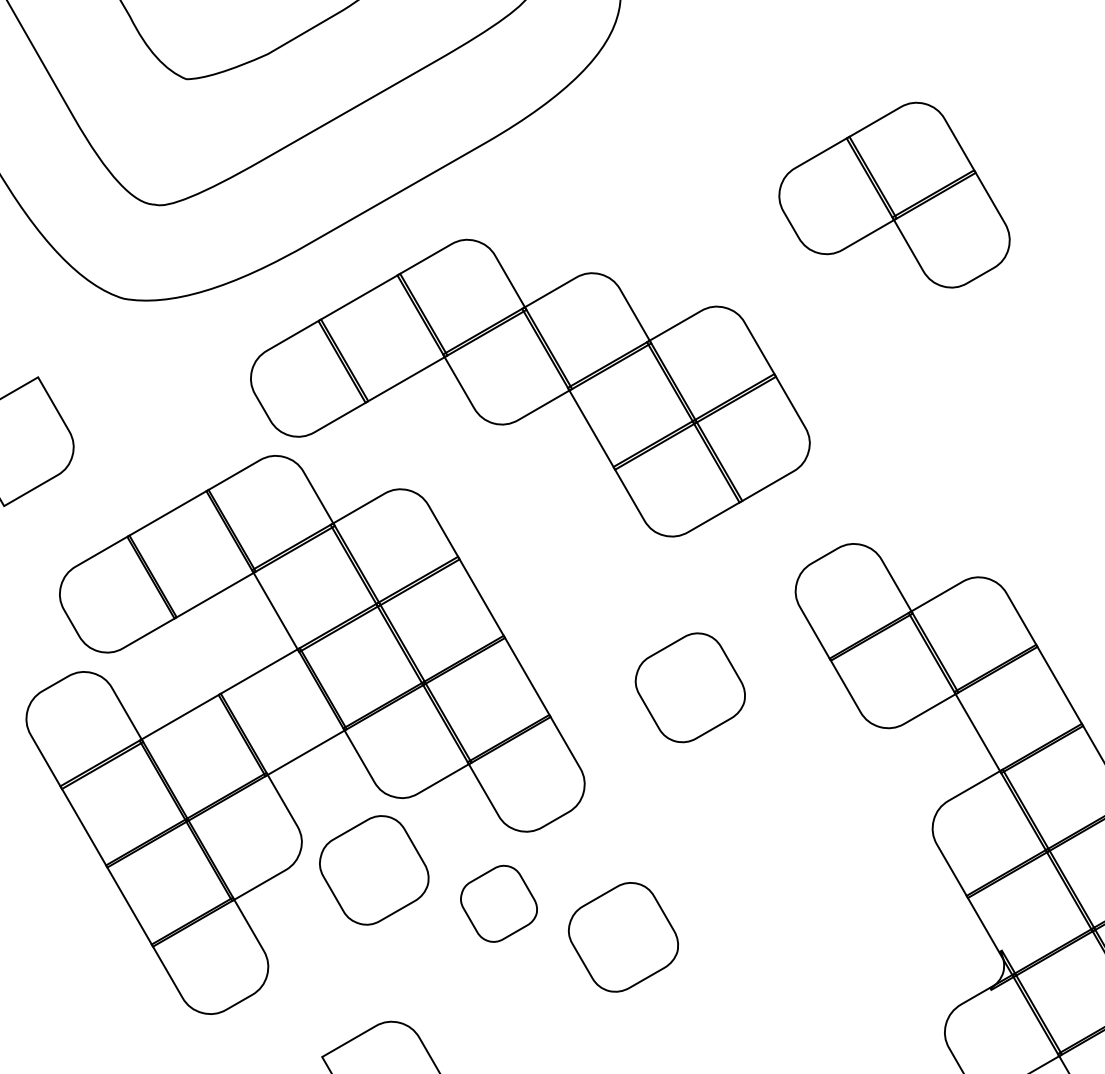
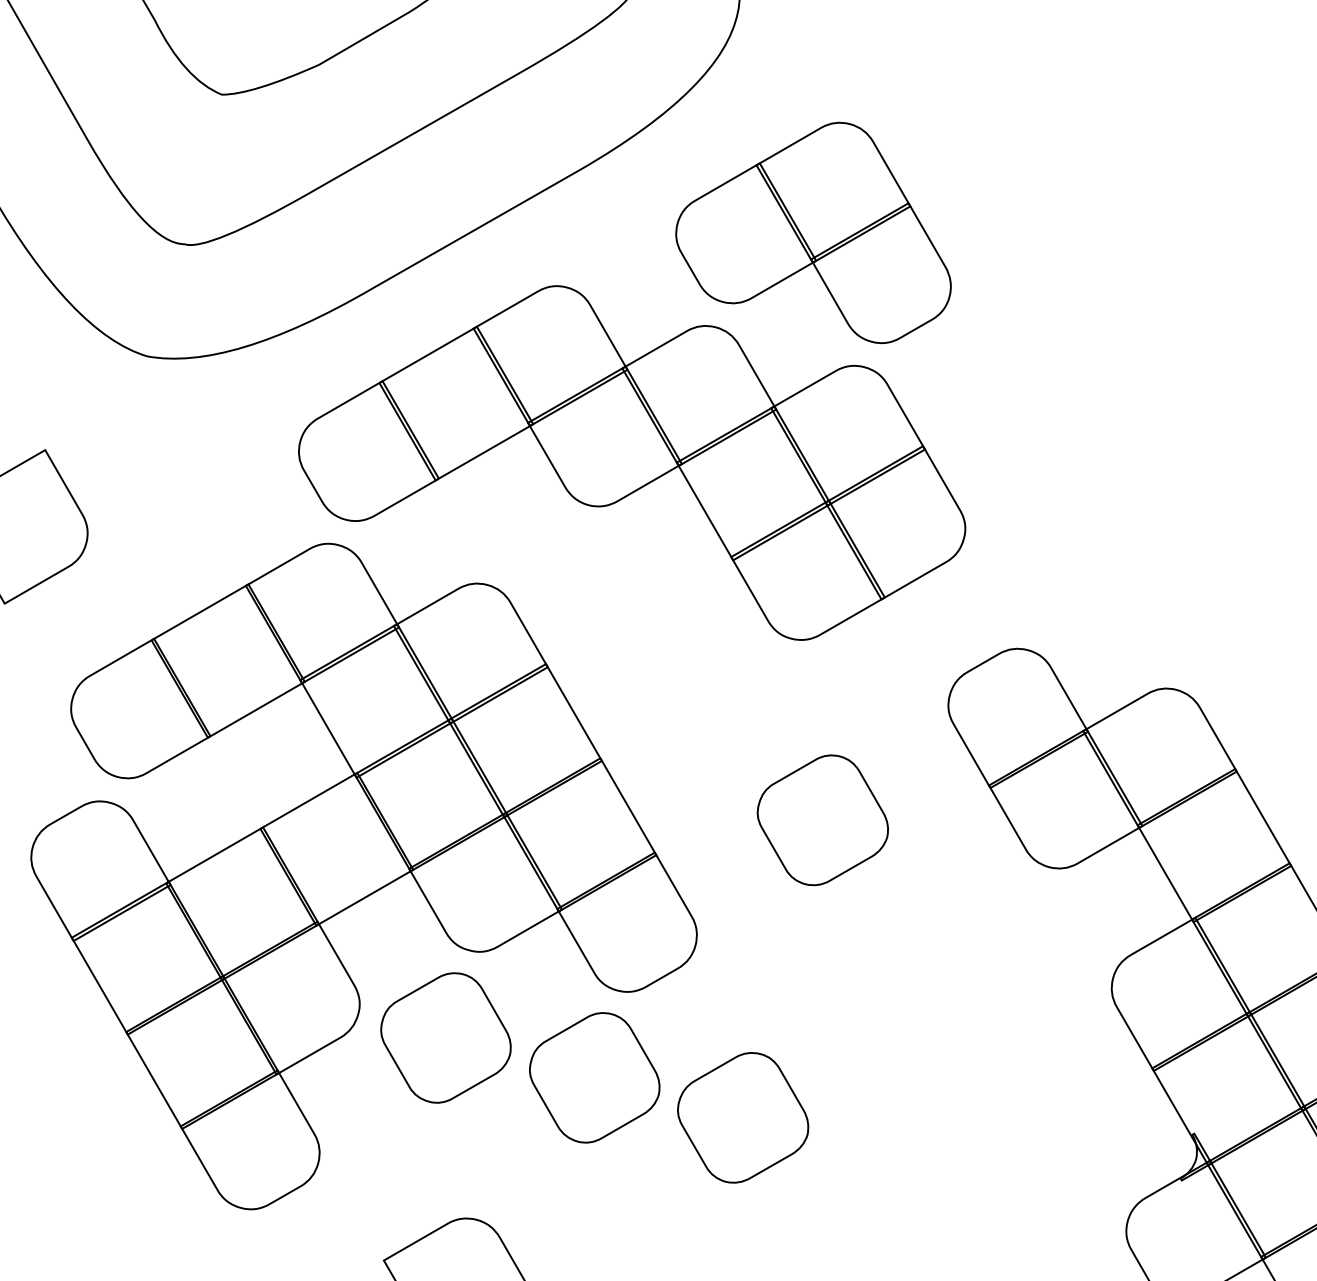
part: (894, 194) -> (813, 232), moved
part: (498, 903) -> (594, 1077), size x1.43

